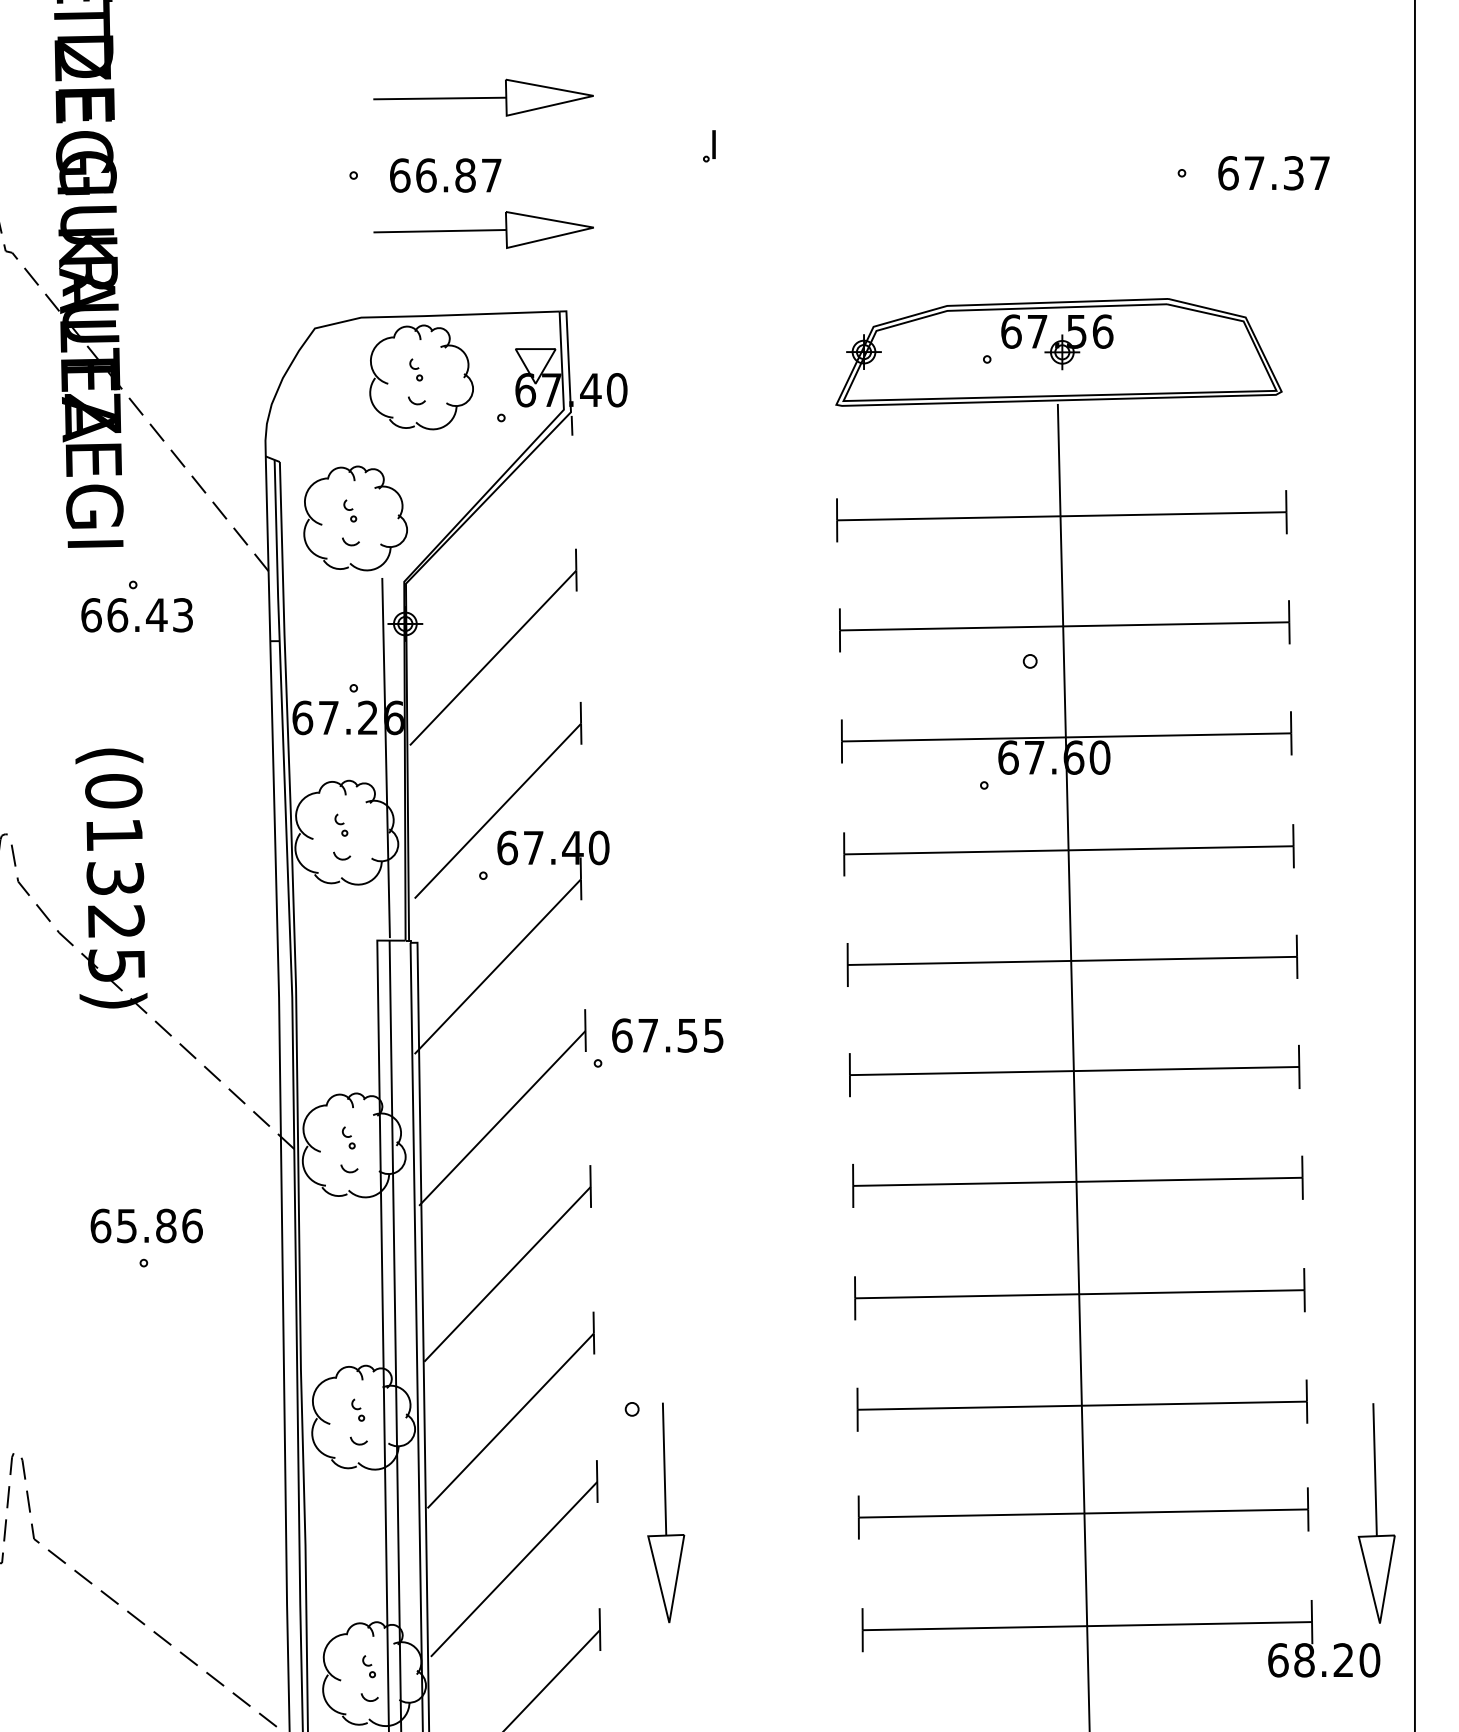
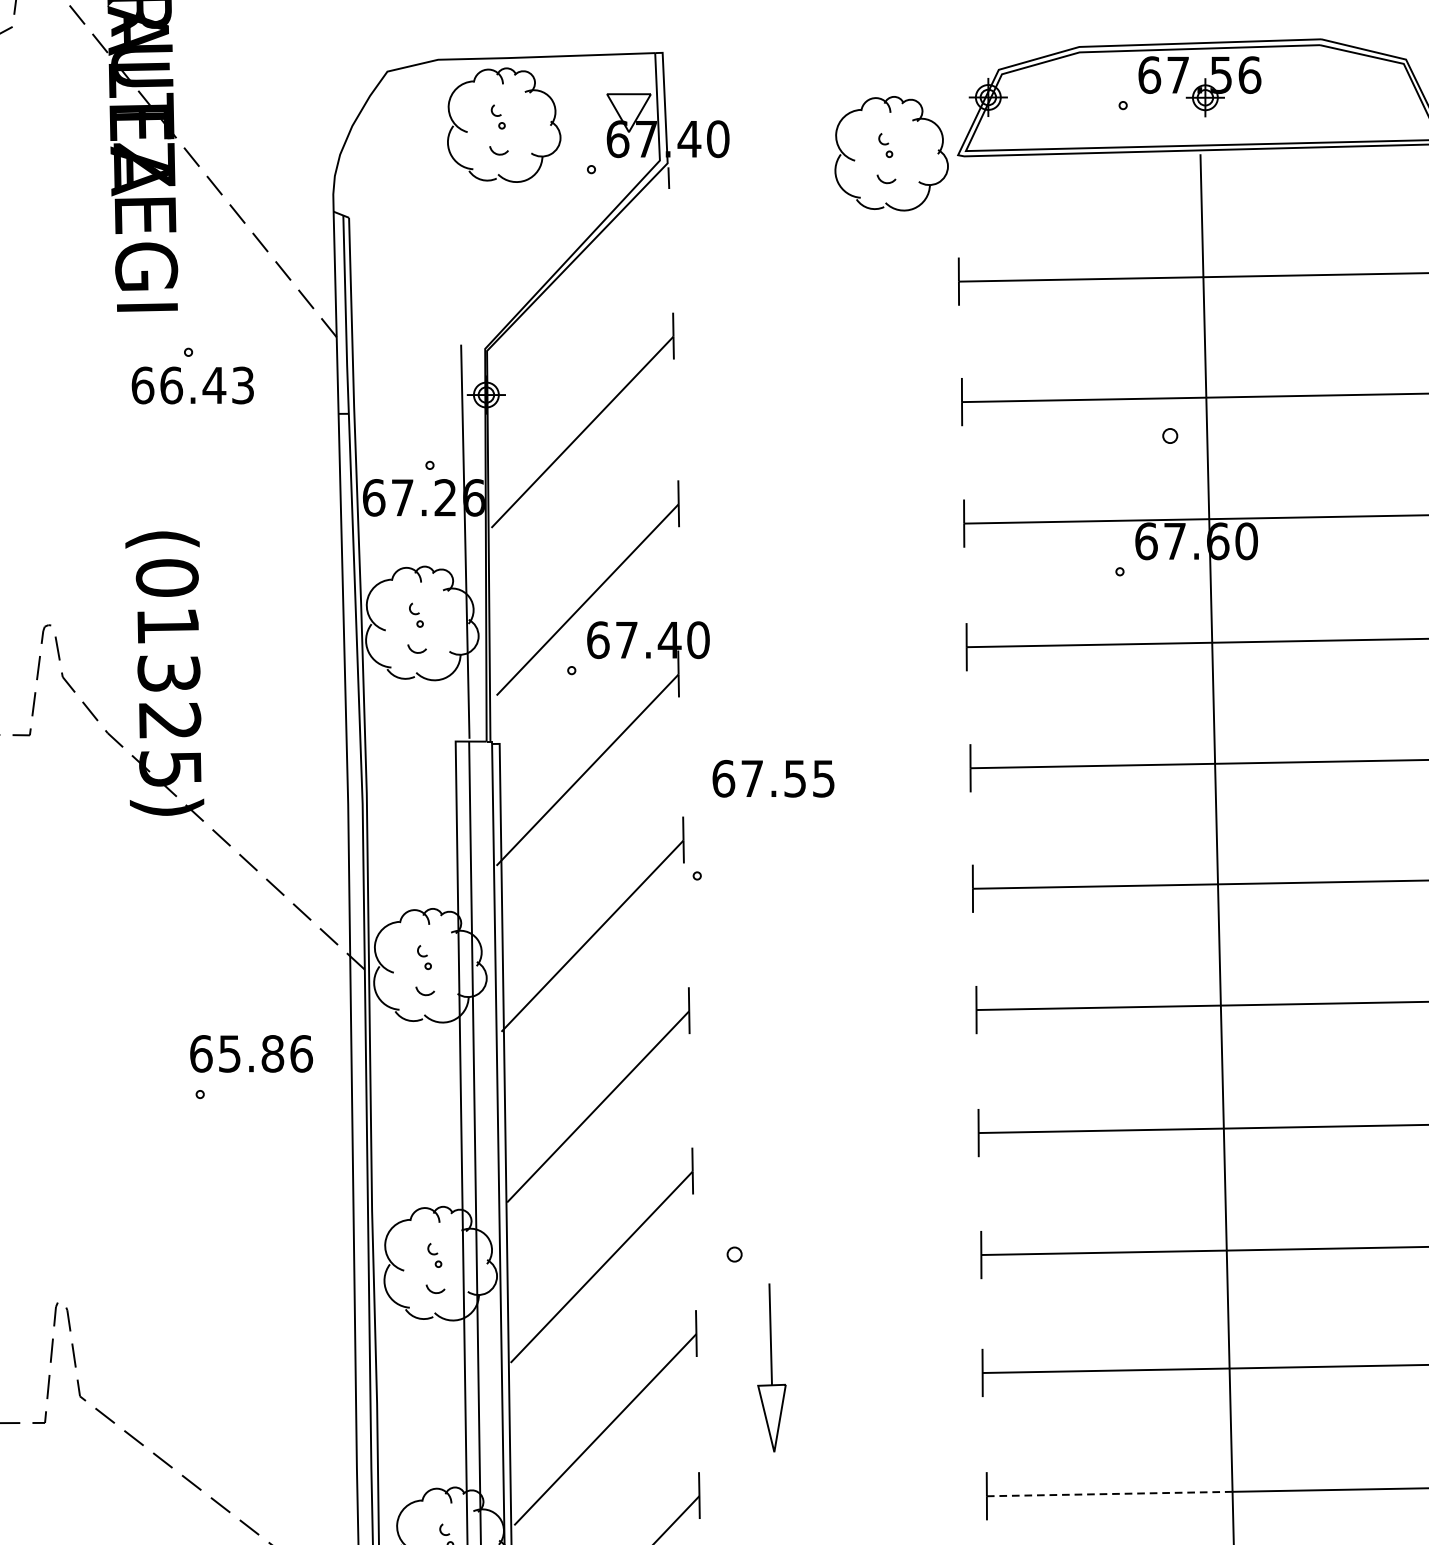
part: (355, 518) -> (891, 153), moved
text: (667, 1035) -> (773, 778), moved
text: (146, 1225) -> (251, 1053), moved
part: (666, 1512) -> (772, 1367), size x0.7
line: (975, 1628) -> (1110, 1494), solid -> dashed

